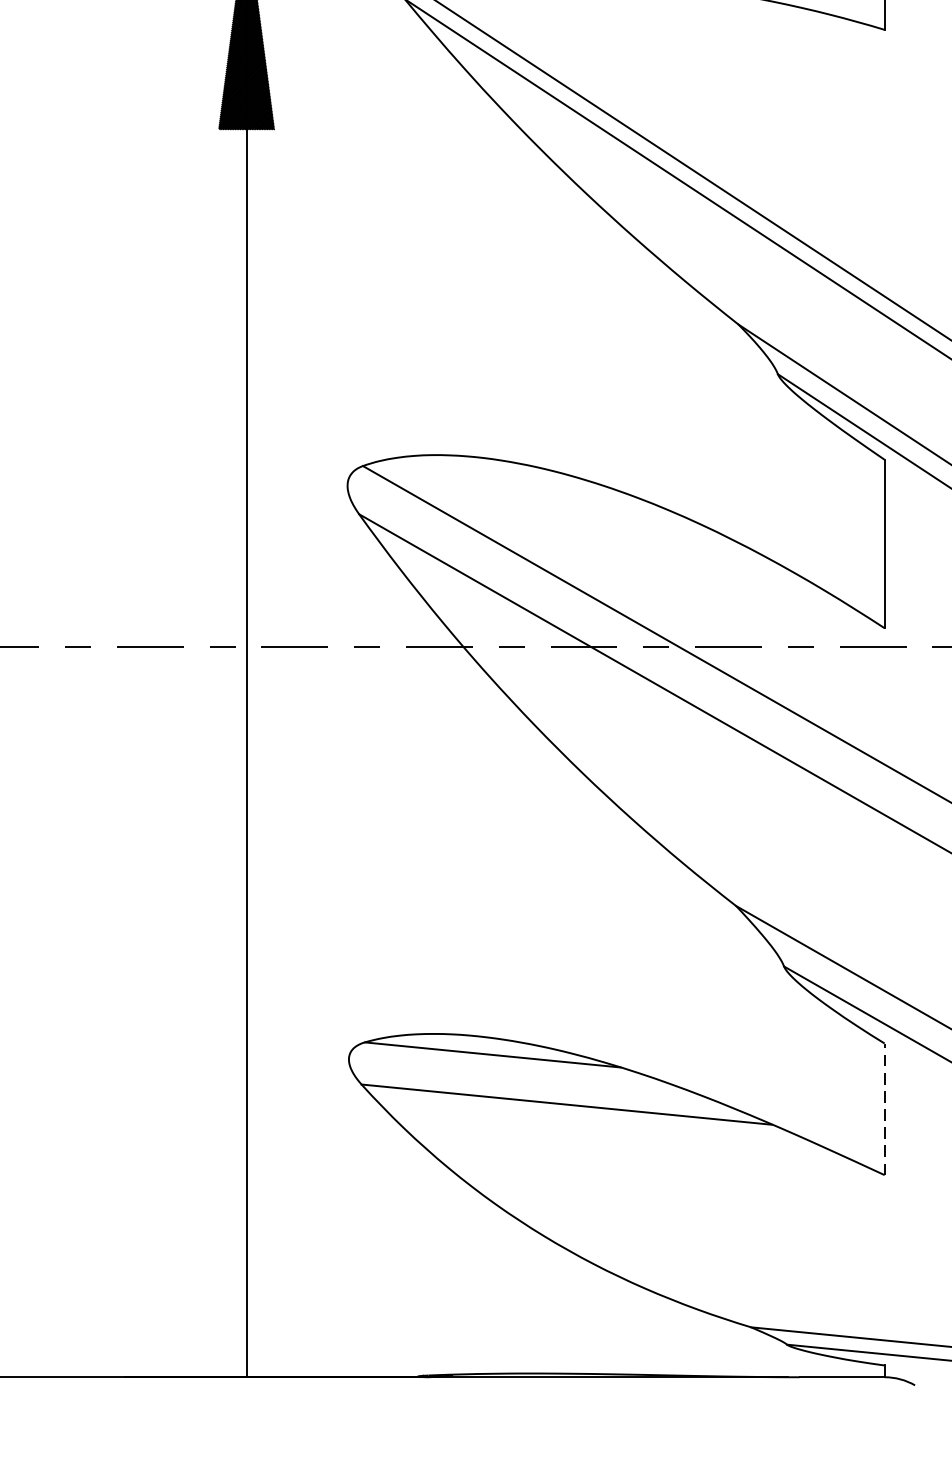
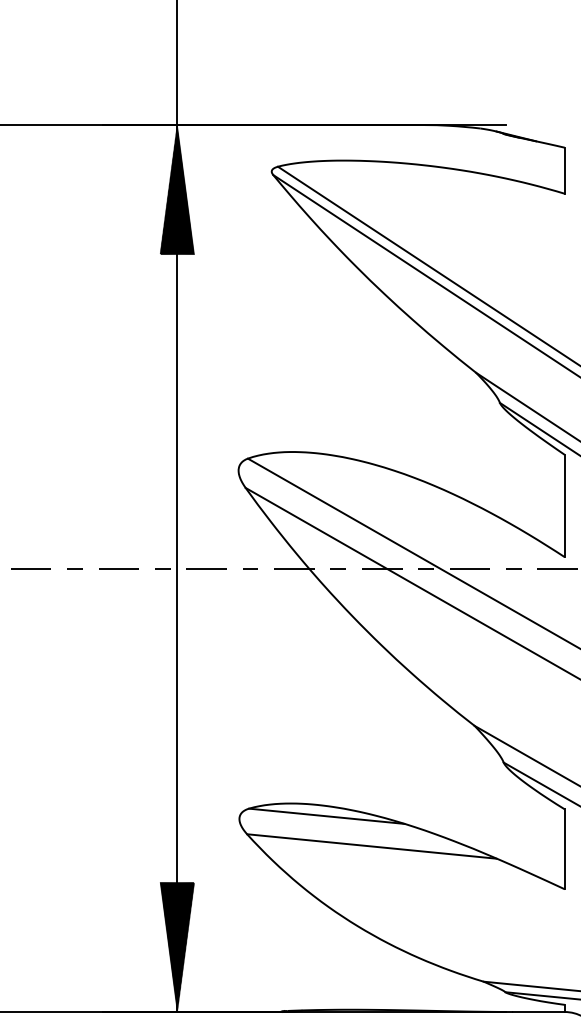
line: (884, 1109) -> (564, 849), dashed -> solid
hatch: (246, 1269) -> (177, 946), added

